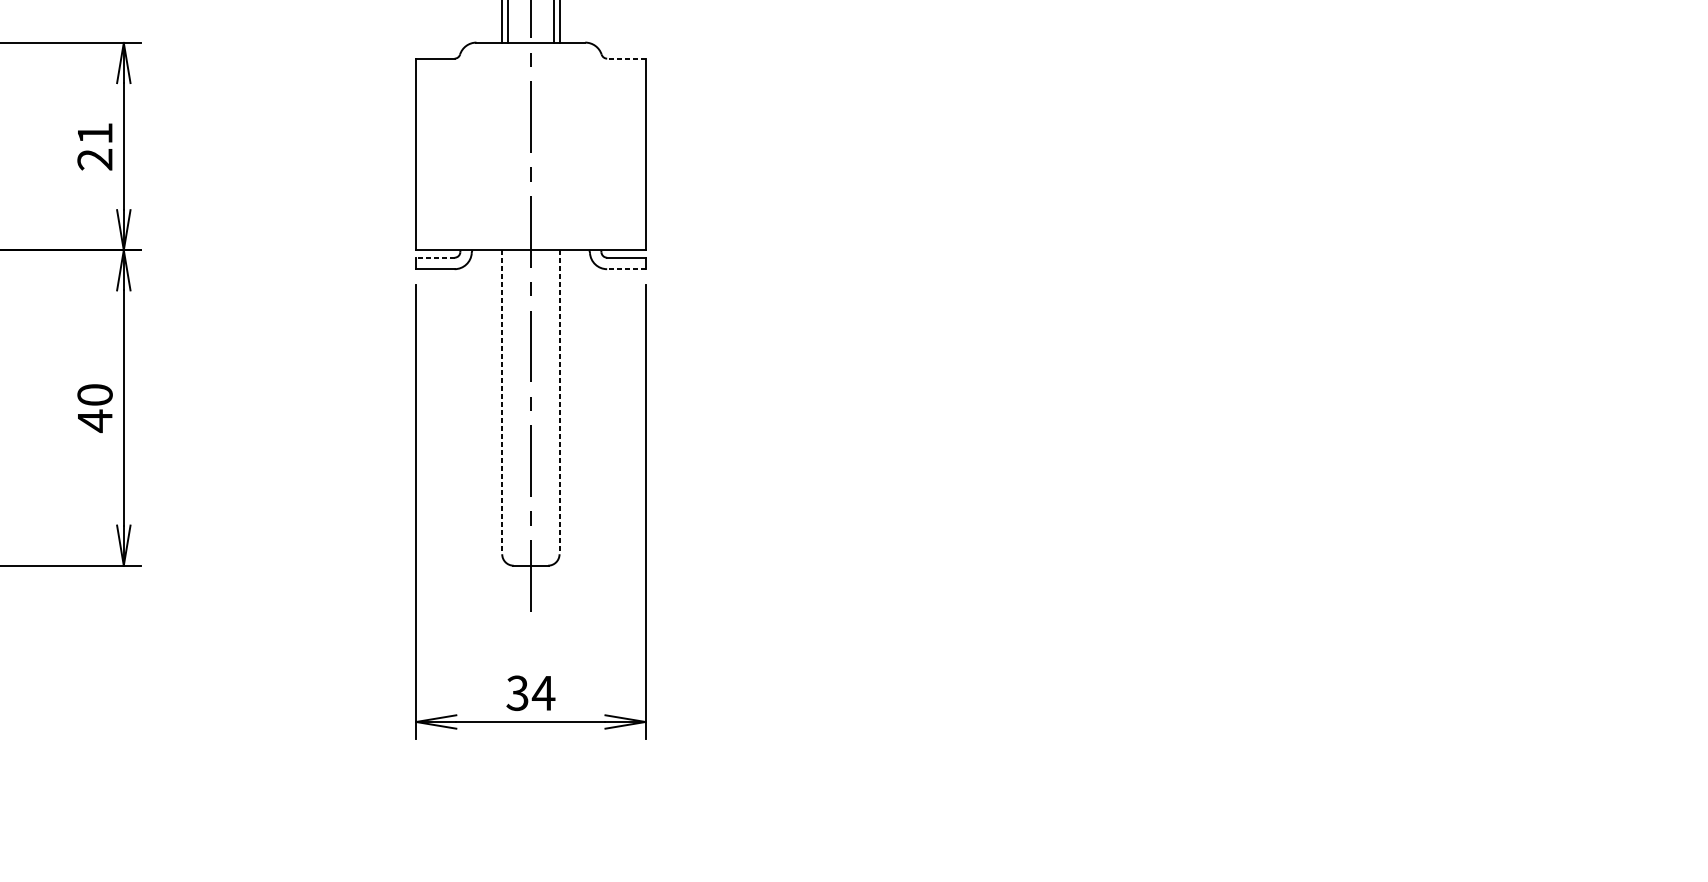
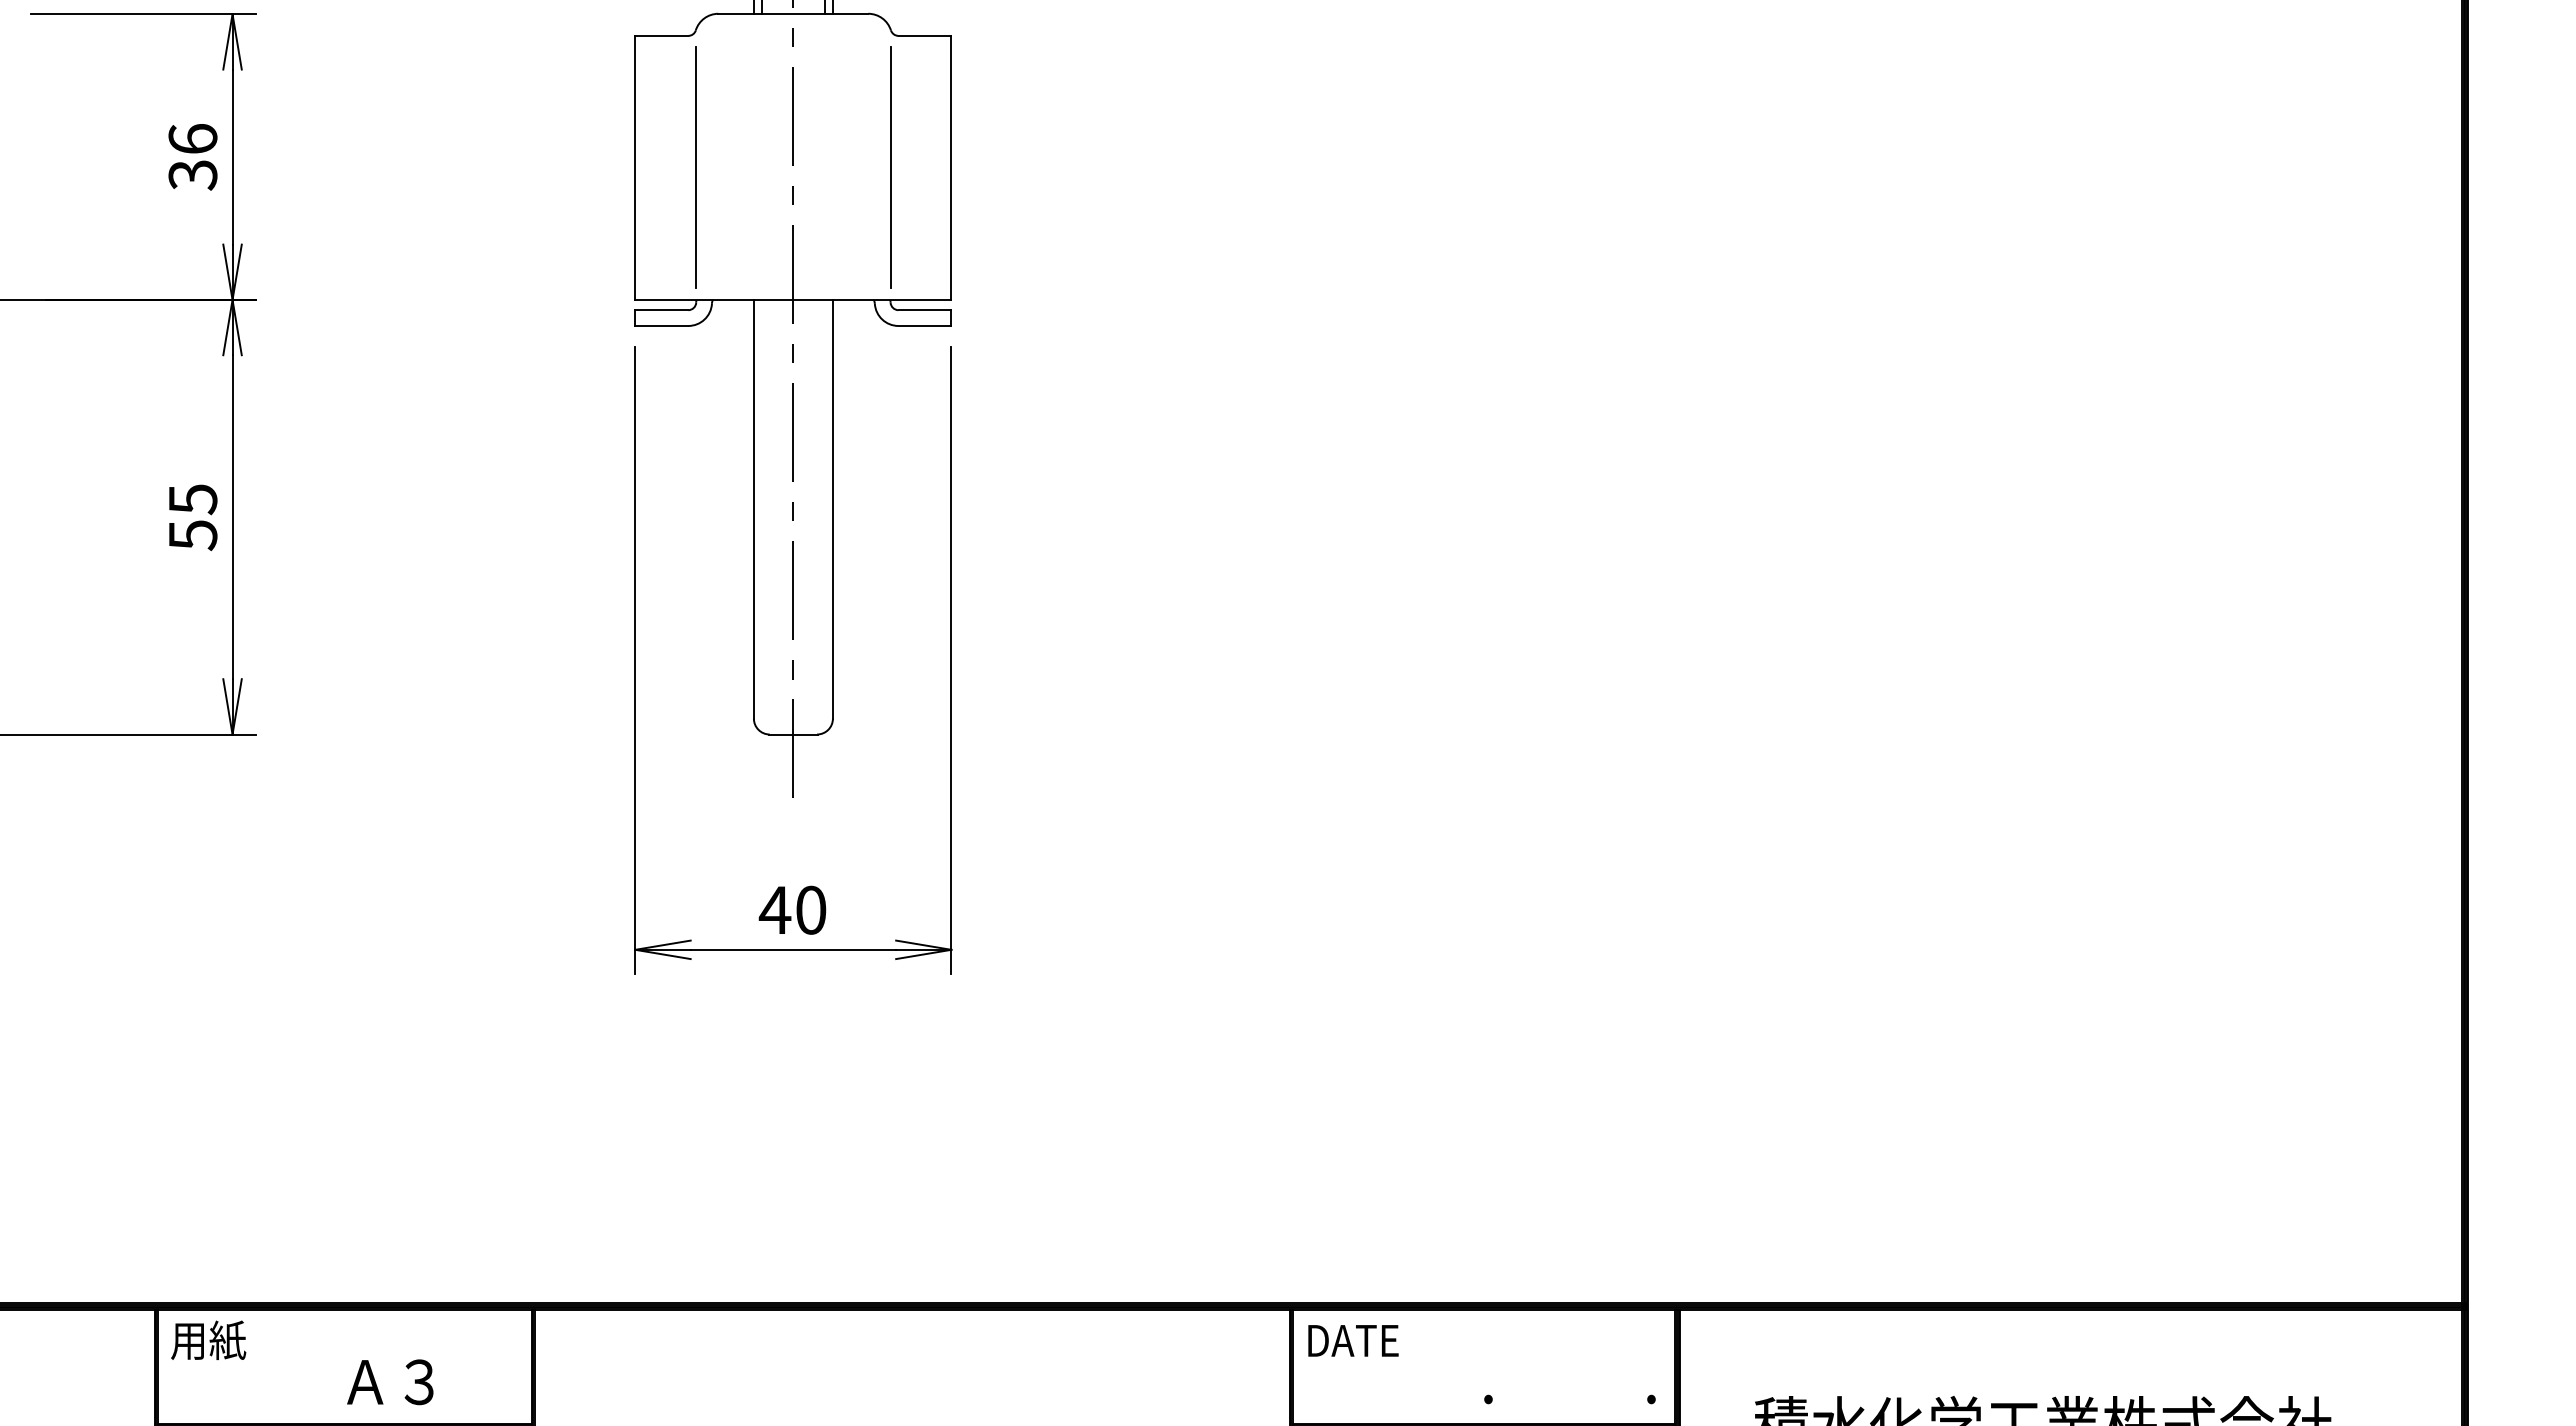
line: (626, 58) -> (924, 35), dashed -> solid
text: (94, 146) -> (192, 157), 21 -> 36
line: (460, 154) -> (696, 167), added
line: (601, 154) -> (890, 167), added
line: (435, 257) -> (661, 310), dashed -> solid
line: (626, 268) -> (924, 325), dashed -> solid
line: (501, 402) -> (753, 509), dashed -> solid
line: (559, 402) -> (832, 509), dashed -> solid
text: (94, 408) -> (192, 517), 40 -> 55
text: (530, 692) -> (792, 909), 34 -> 40

